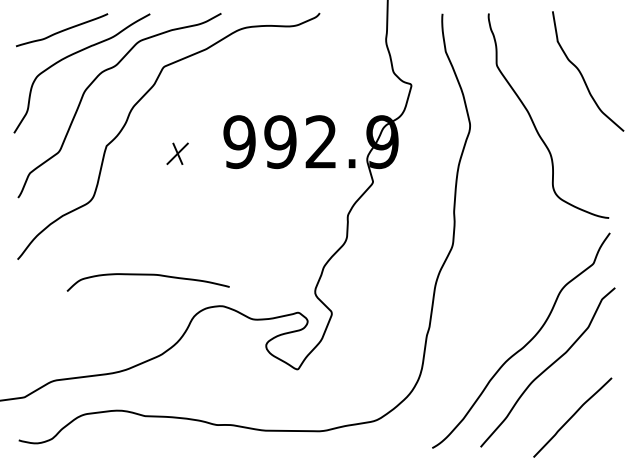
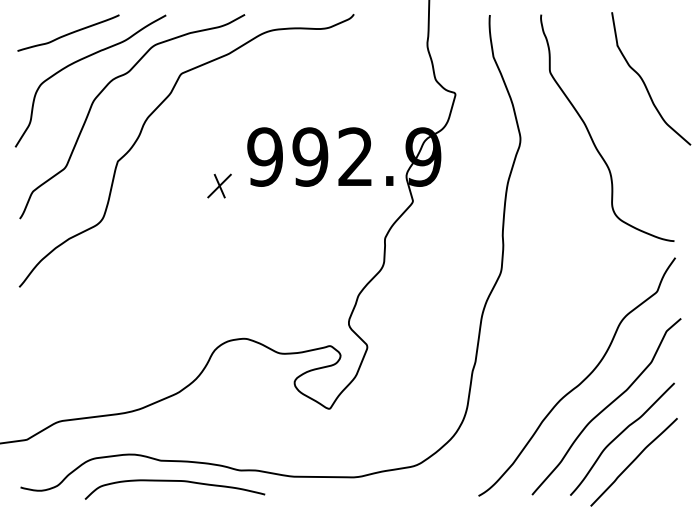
part: (177, 153) -> (219, 185), moved
curve: (147, 275) -> (174, 481), moved
curve: (560, 393) -> (620, 435), added

